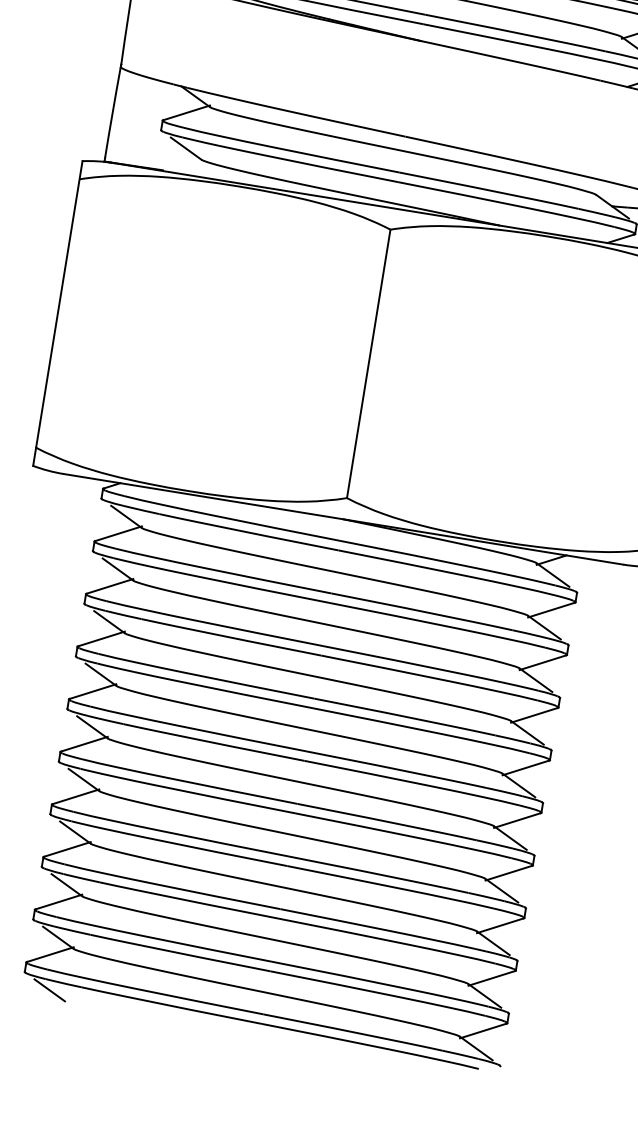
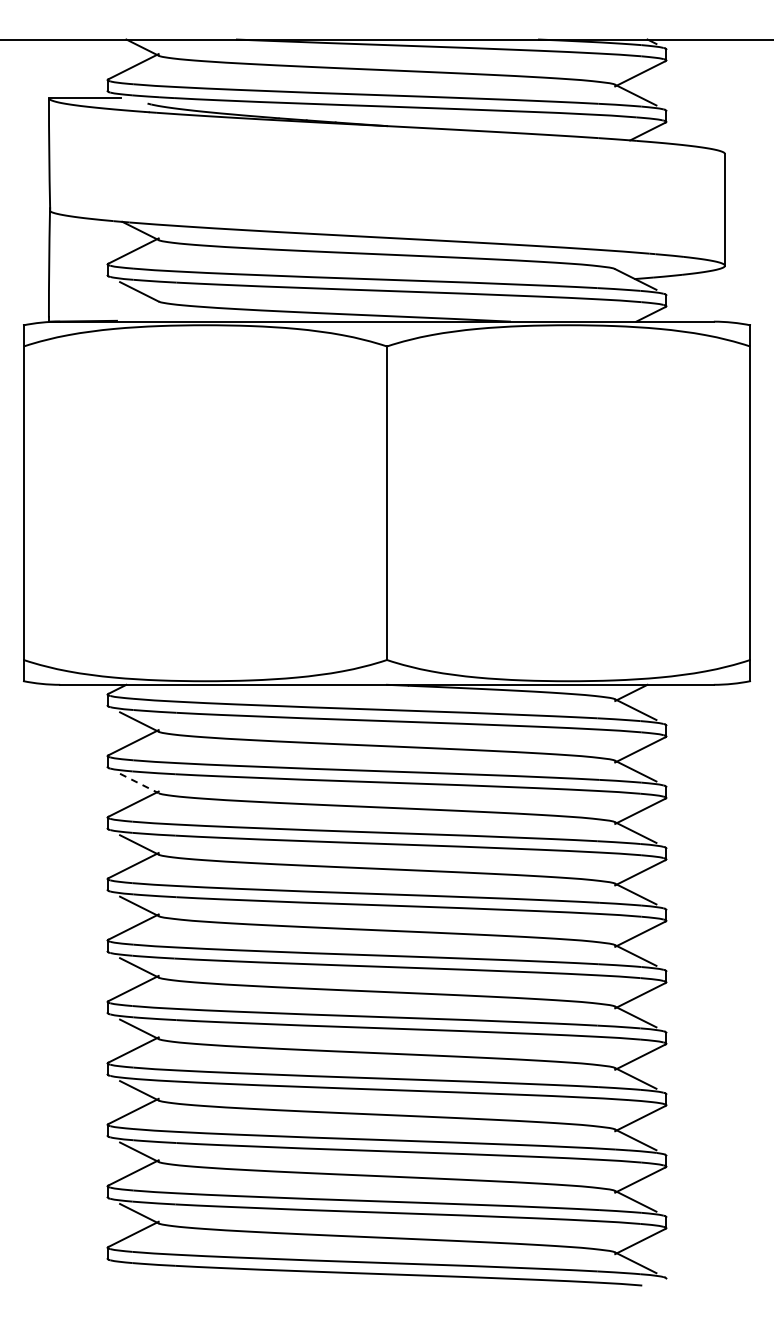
line: (118, 569) -> (139, 783), solid -> dashed
line: (49, 989) -> (139, 1274), removed

